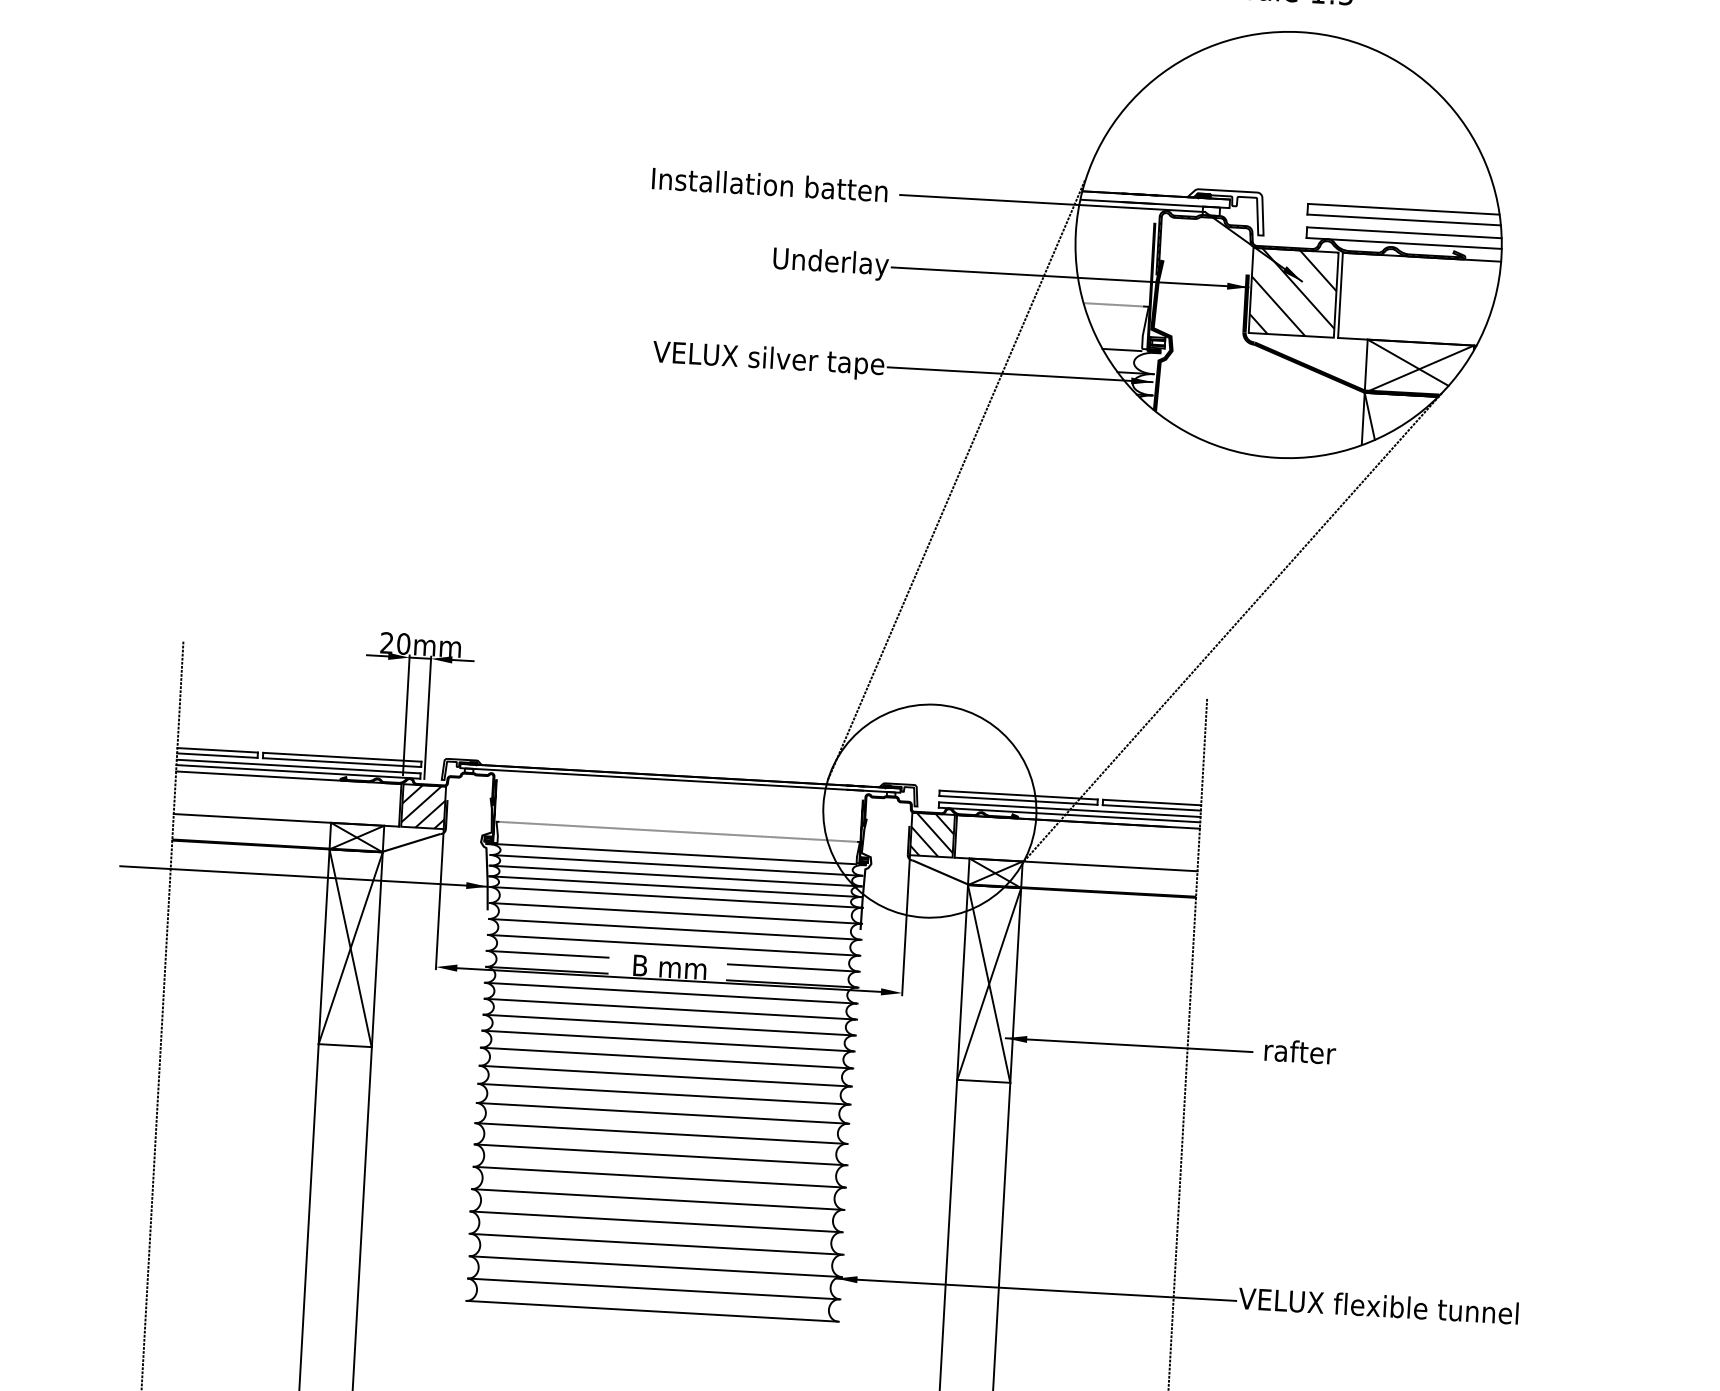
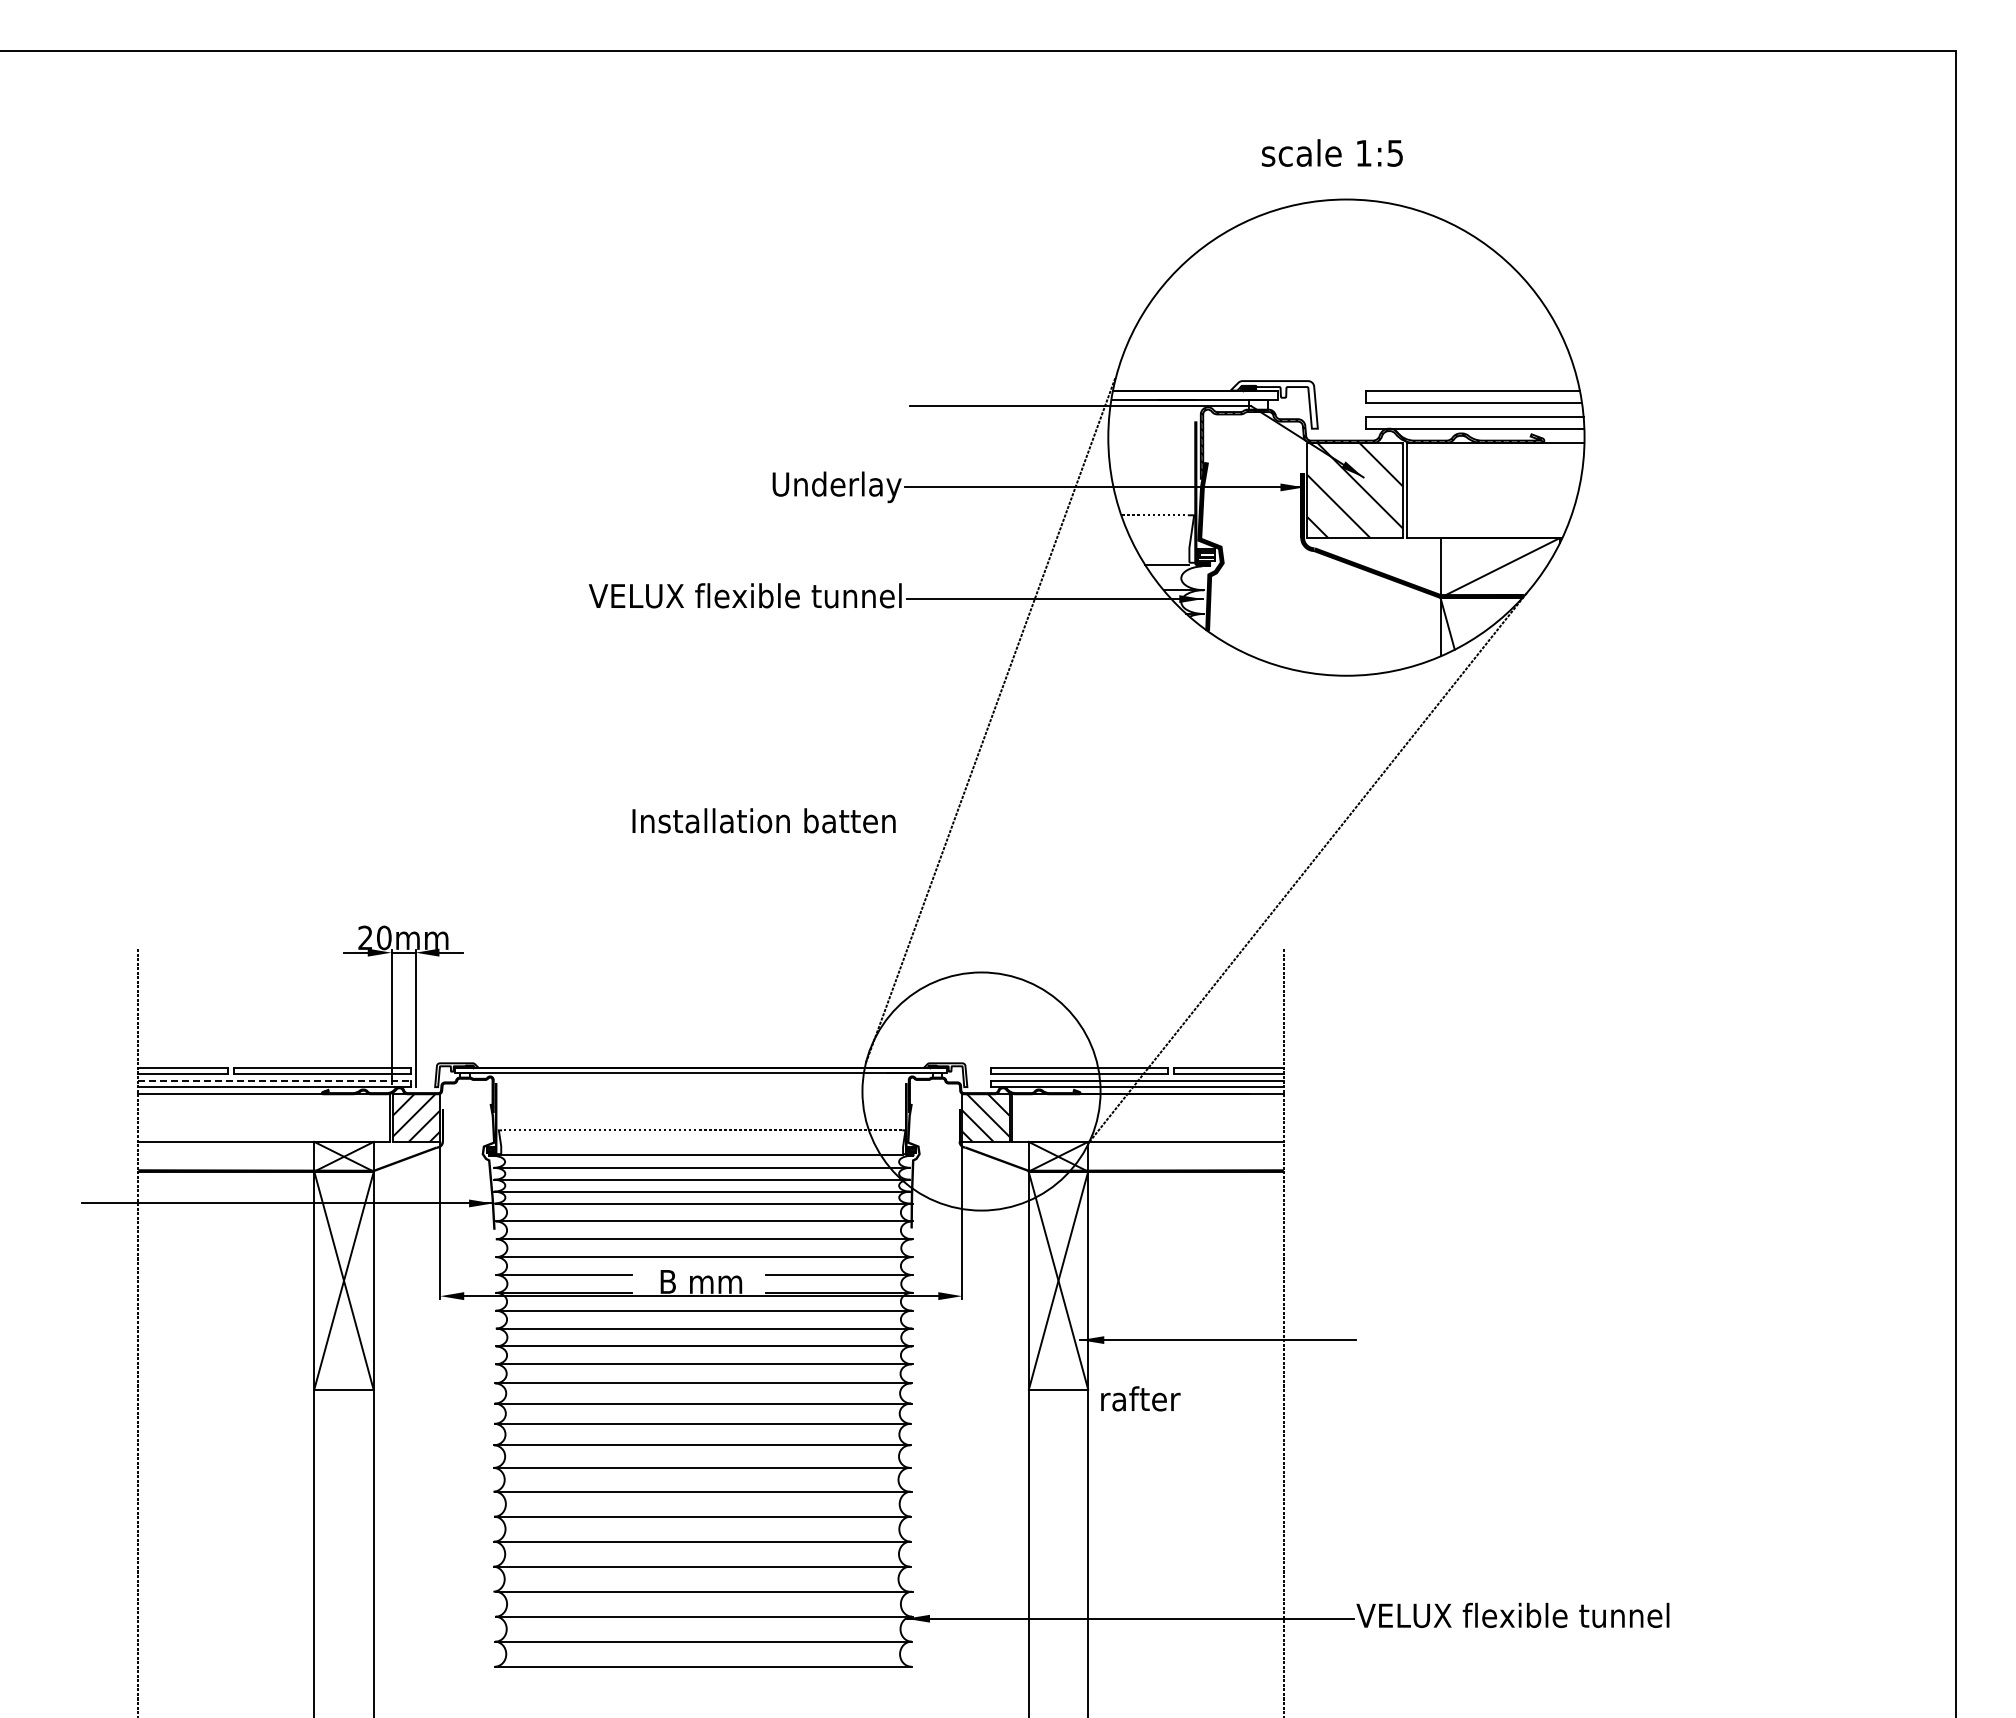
text: (769, 184) -> (763, 820), moved
text: (743, 358) -> (745, 598), VELUX silver tape -> VELUX flexible tunnel
line: (1407, 362) -> (1486, 561), removed
line: (299, 766) -> (275, 1081), solid -> dashed
text: (1300, 1051) -> (1140, 1398), moved

